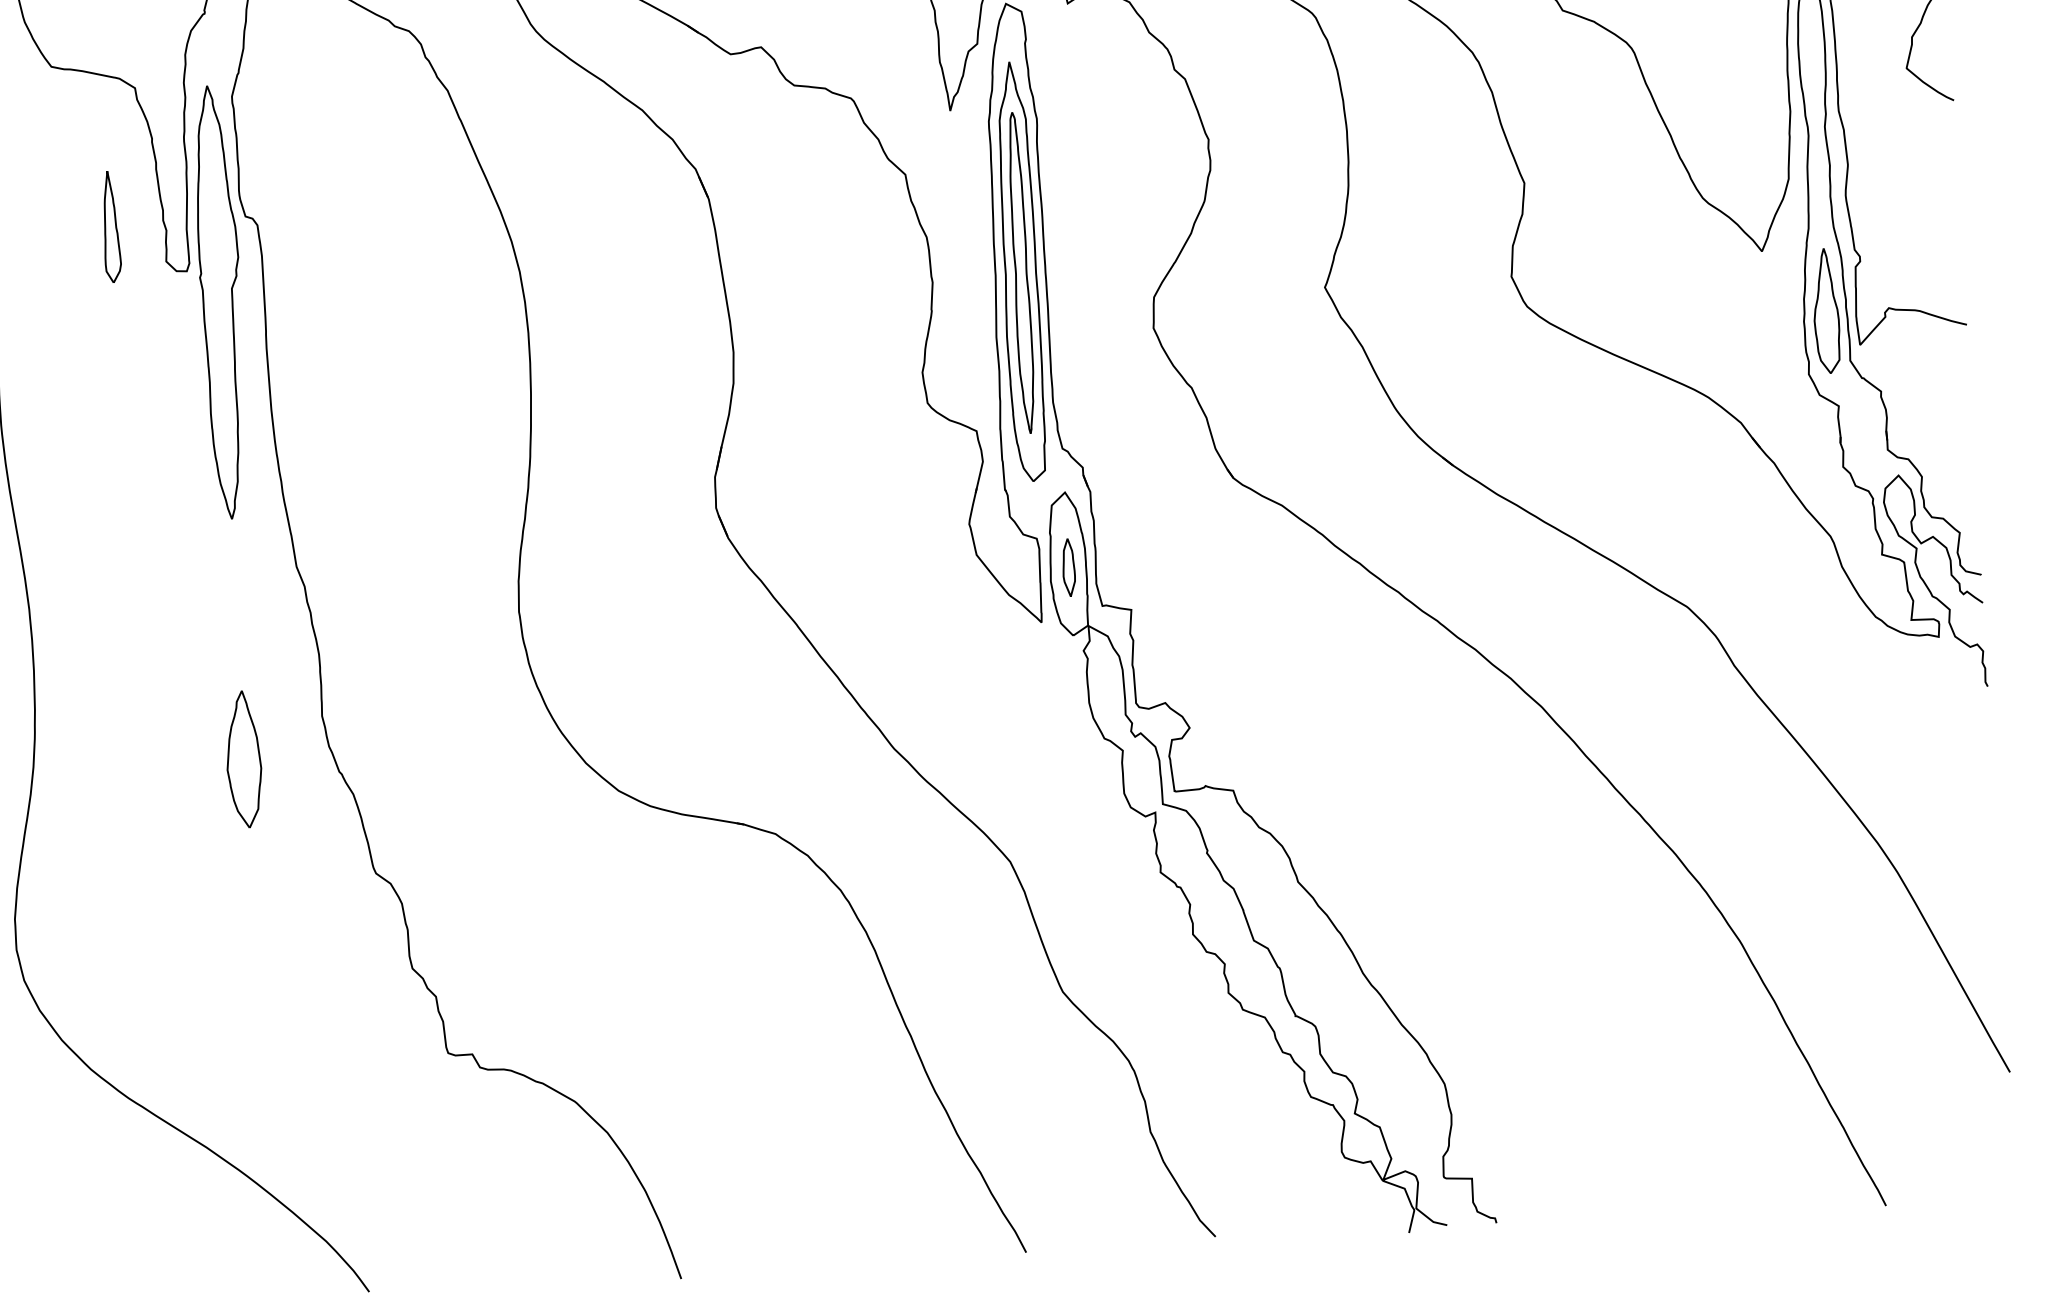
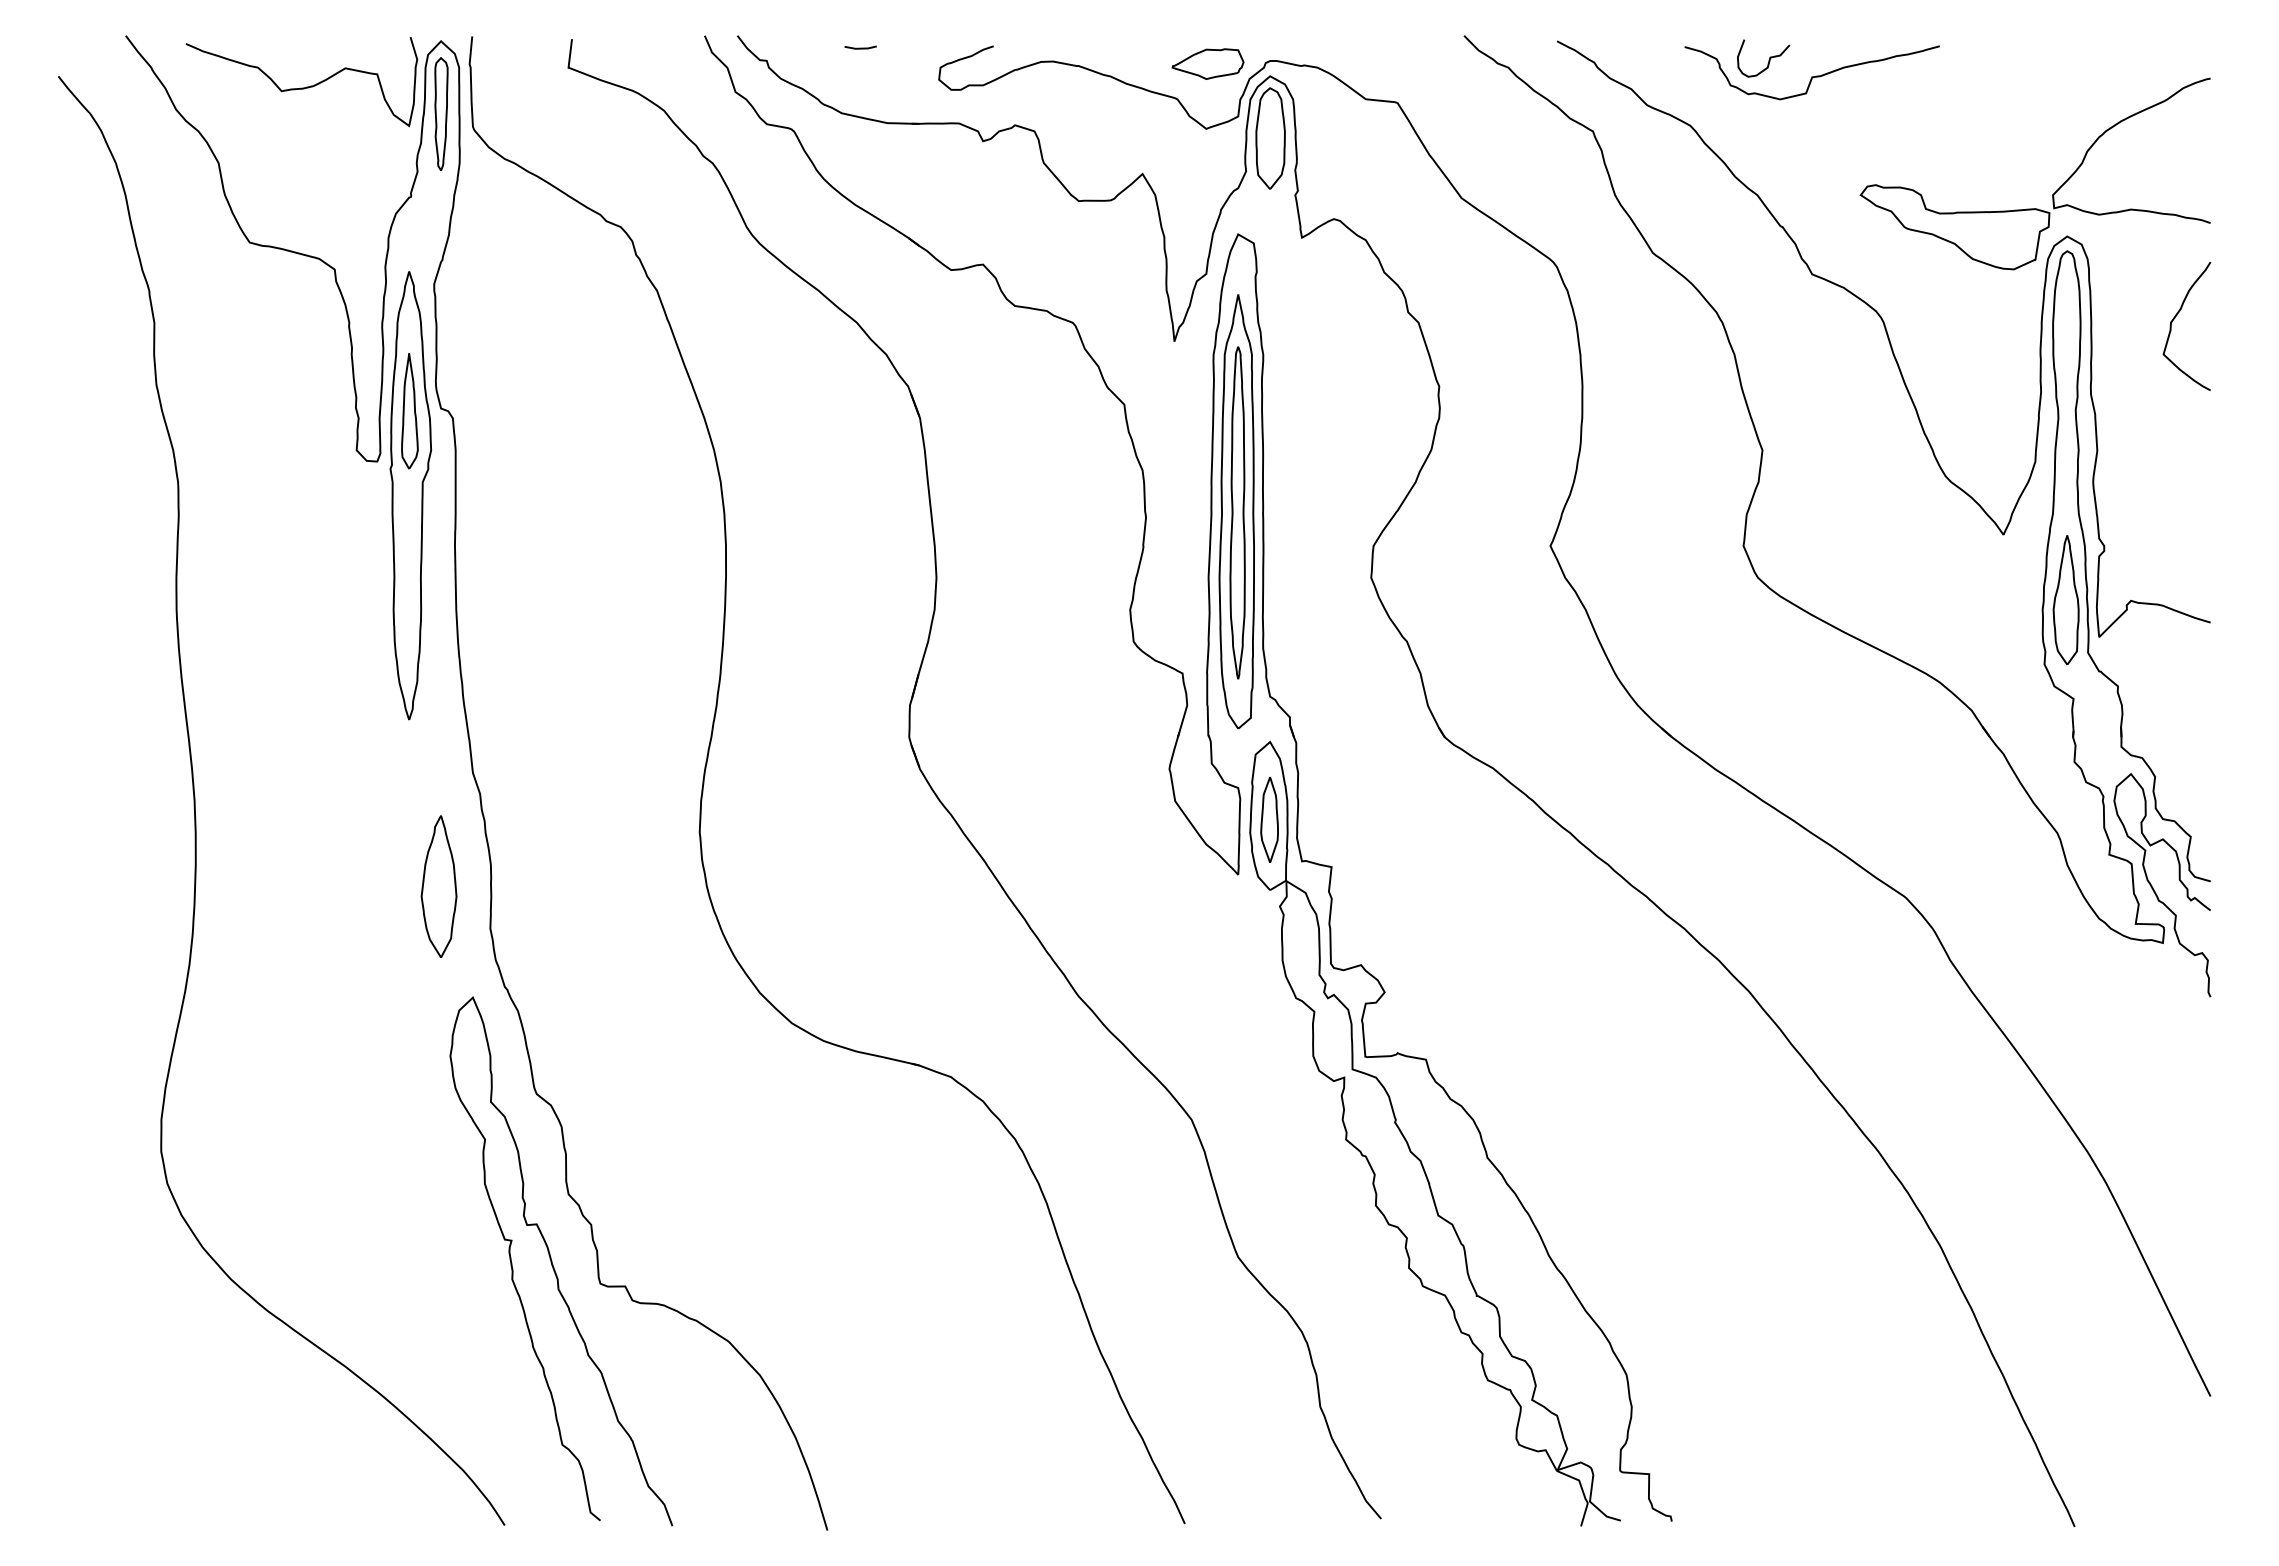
part: (110, 227) -> (409, 411), moved
part: (1068, 567) -> (1269, 819), size x1.43
part: (243, 759) -> (438, 886), moved
curve: (401, 1037) -> (553, 1264), added

